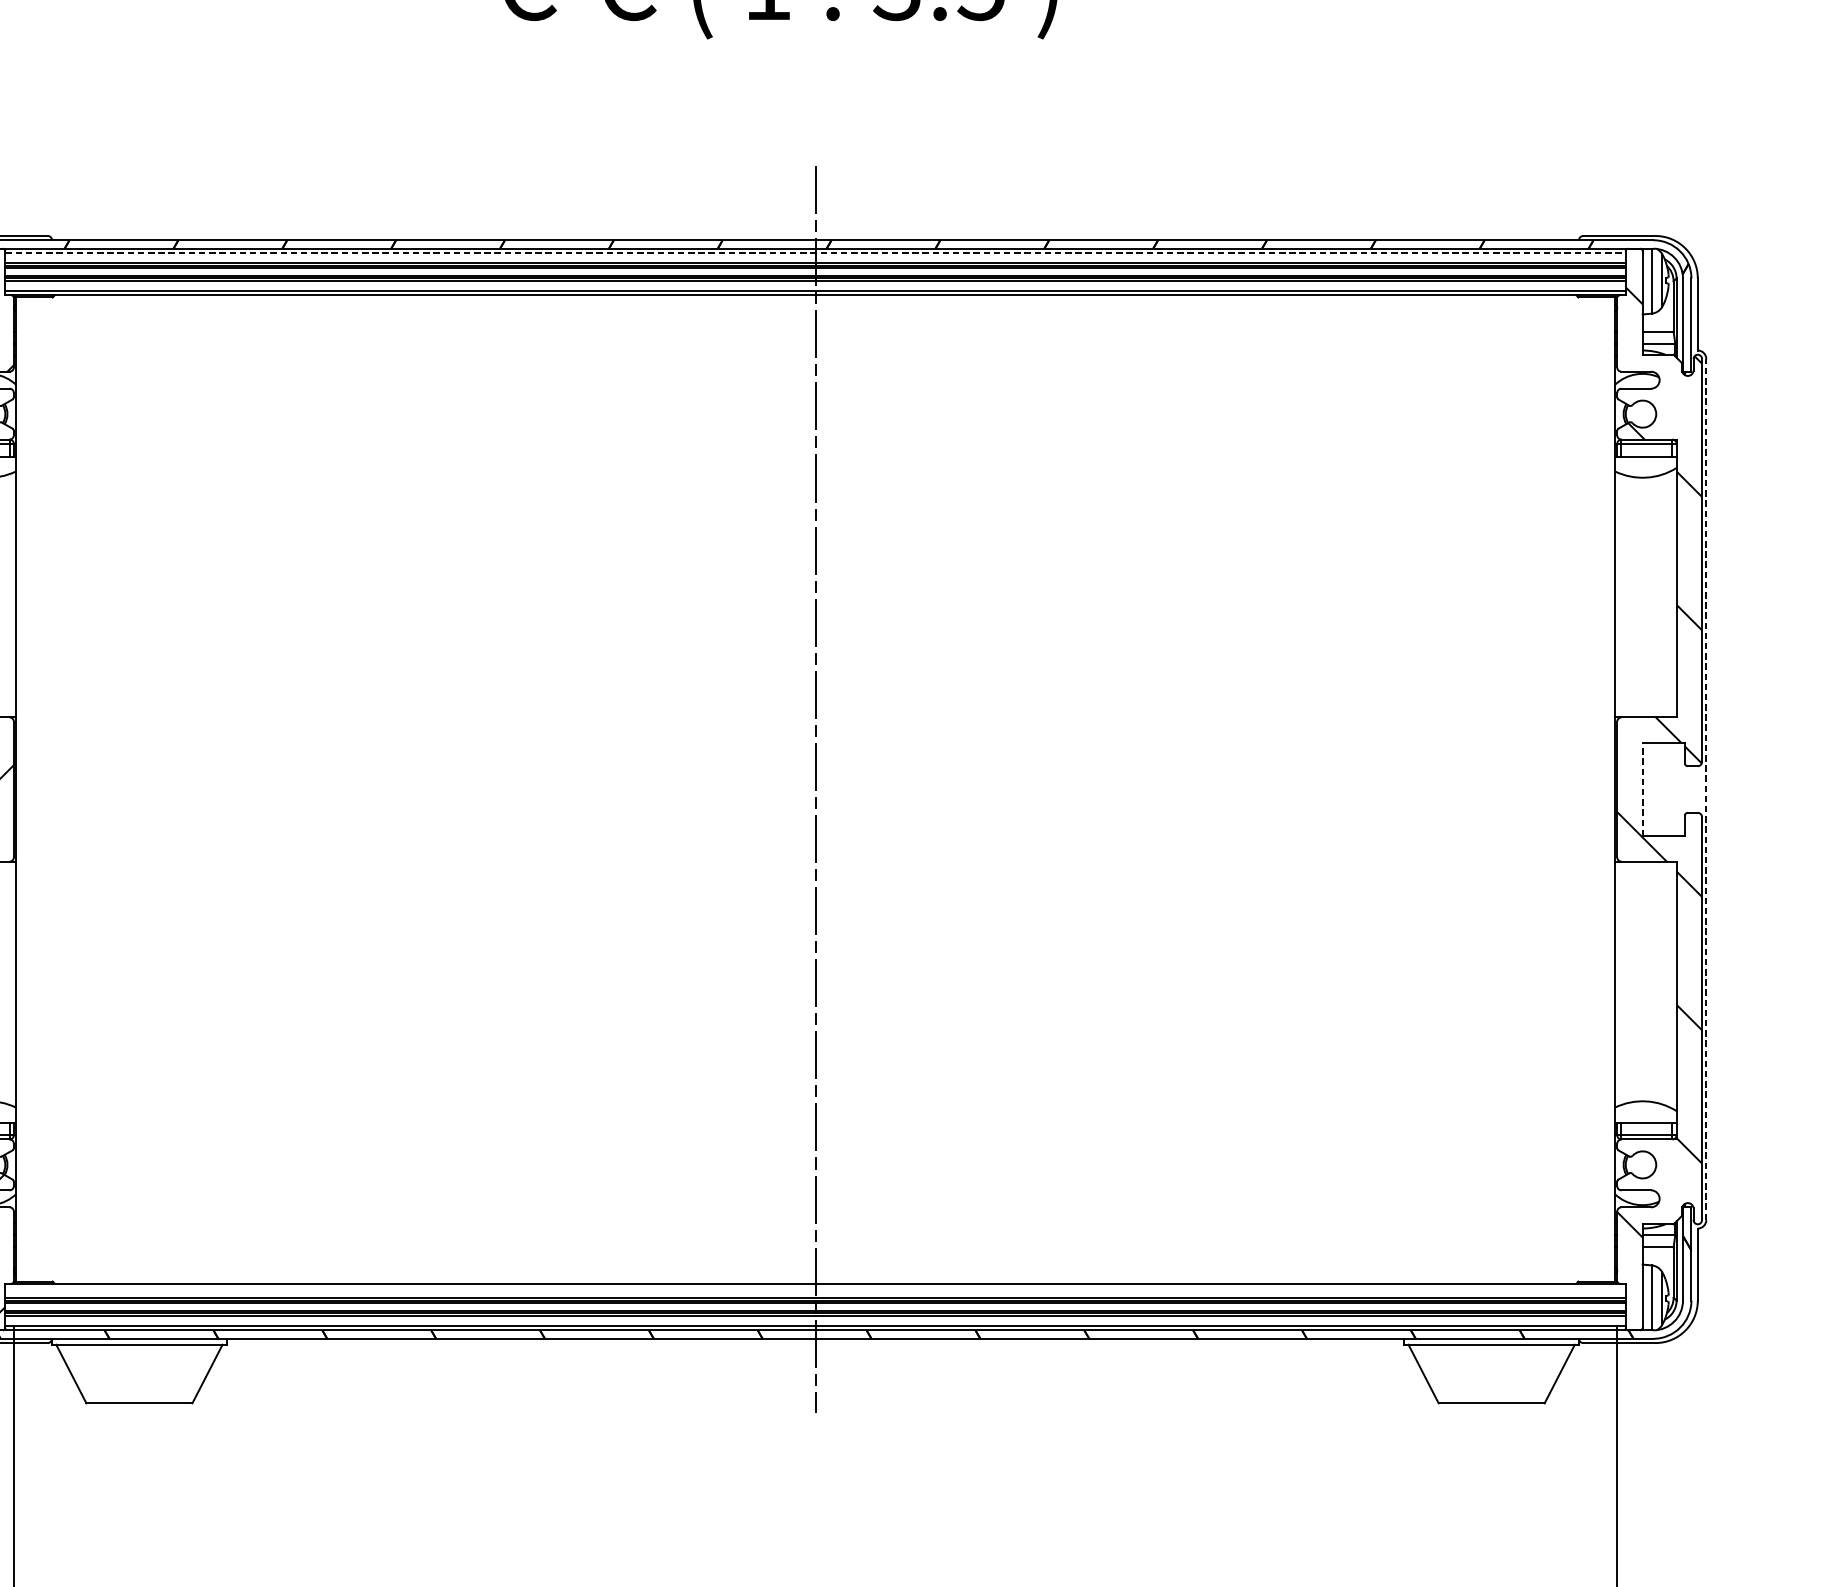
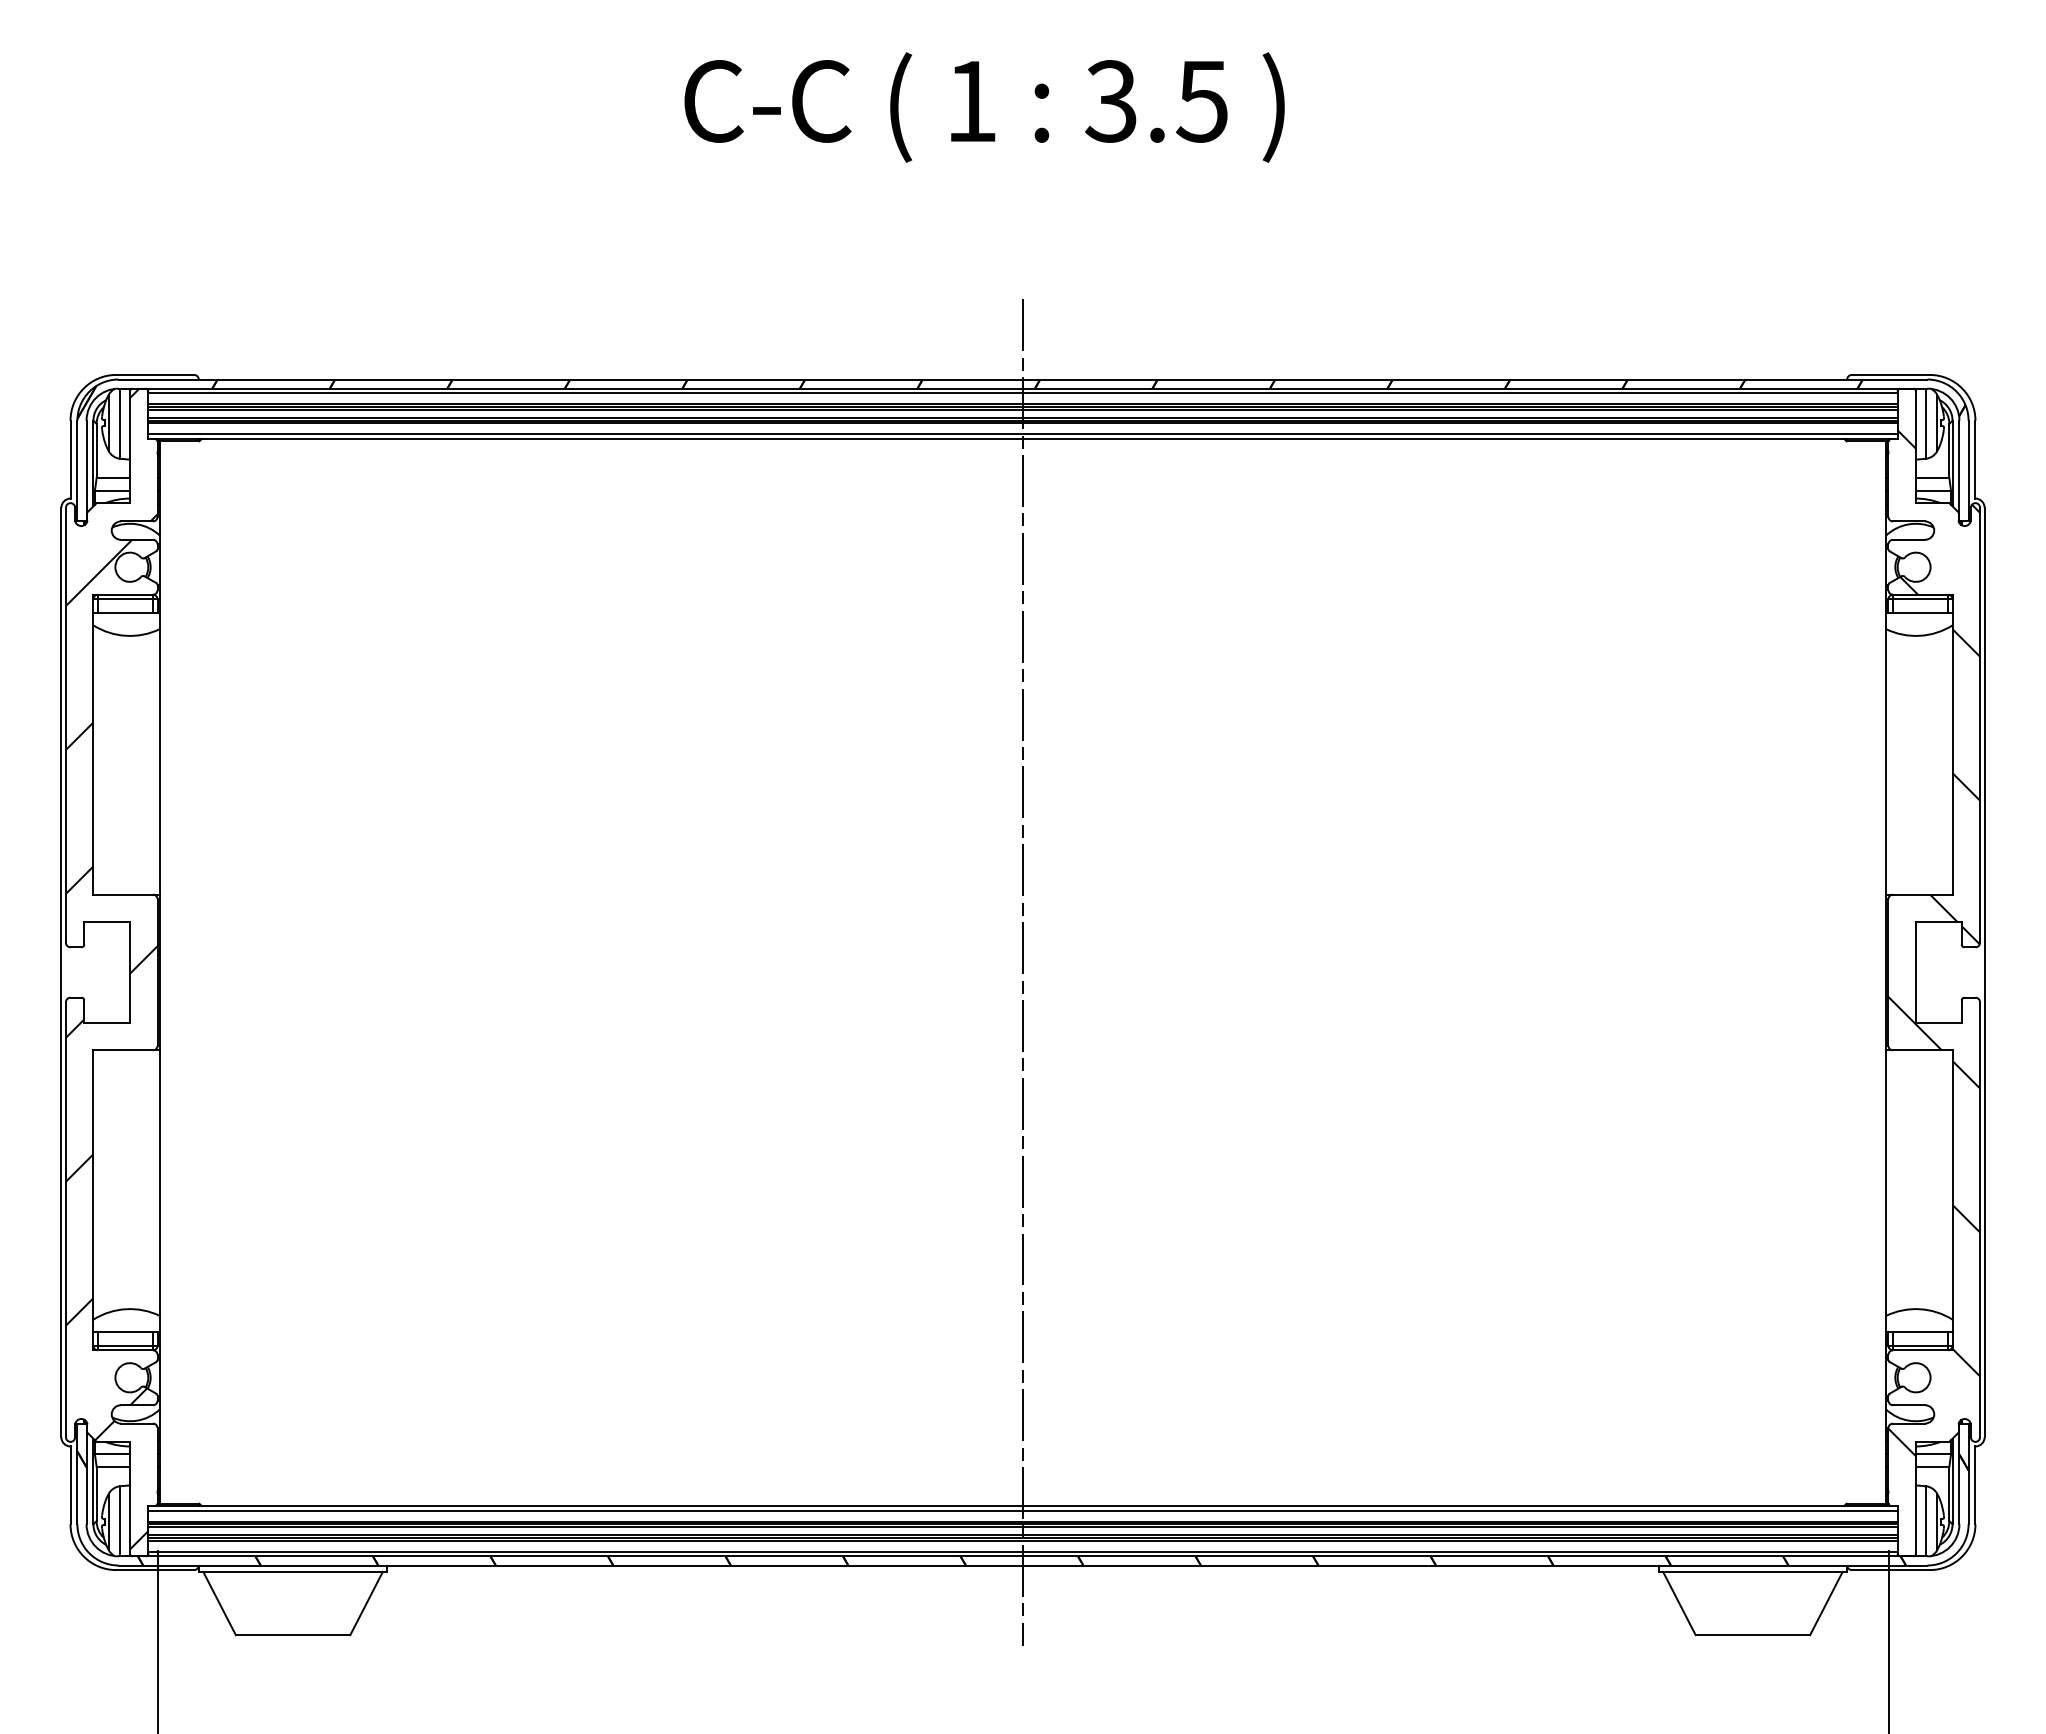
line: (816, 253) -> (1023, 393), dashed -> solid
line: (1642, 789) -> (1915, 972), dashed -> solid
line: (1706, 789) -> (1984, 972), dashed -> solid
line: (815, 1287) -> (1022, 1510), added

